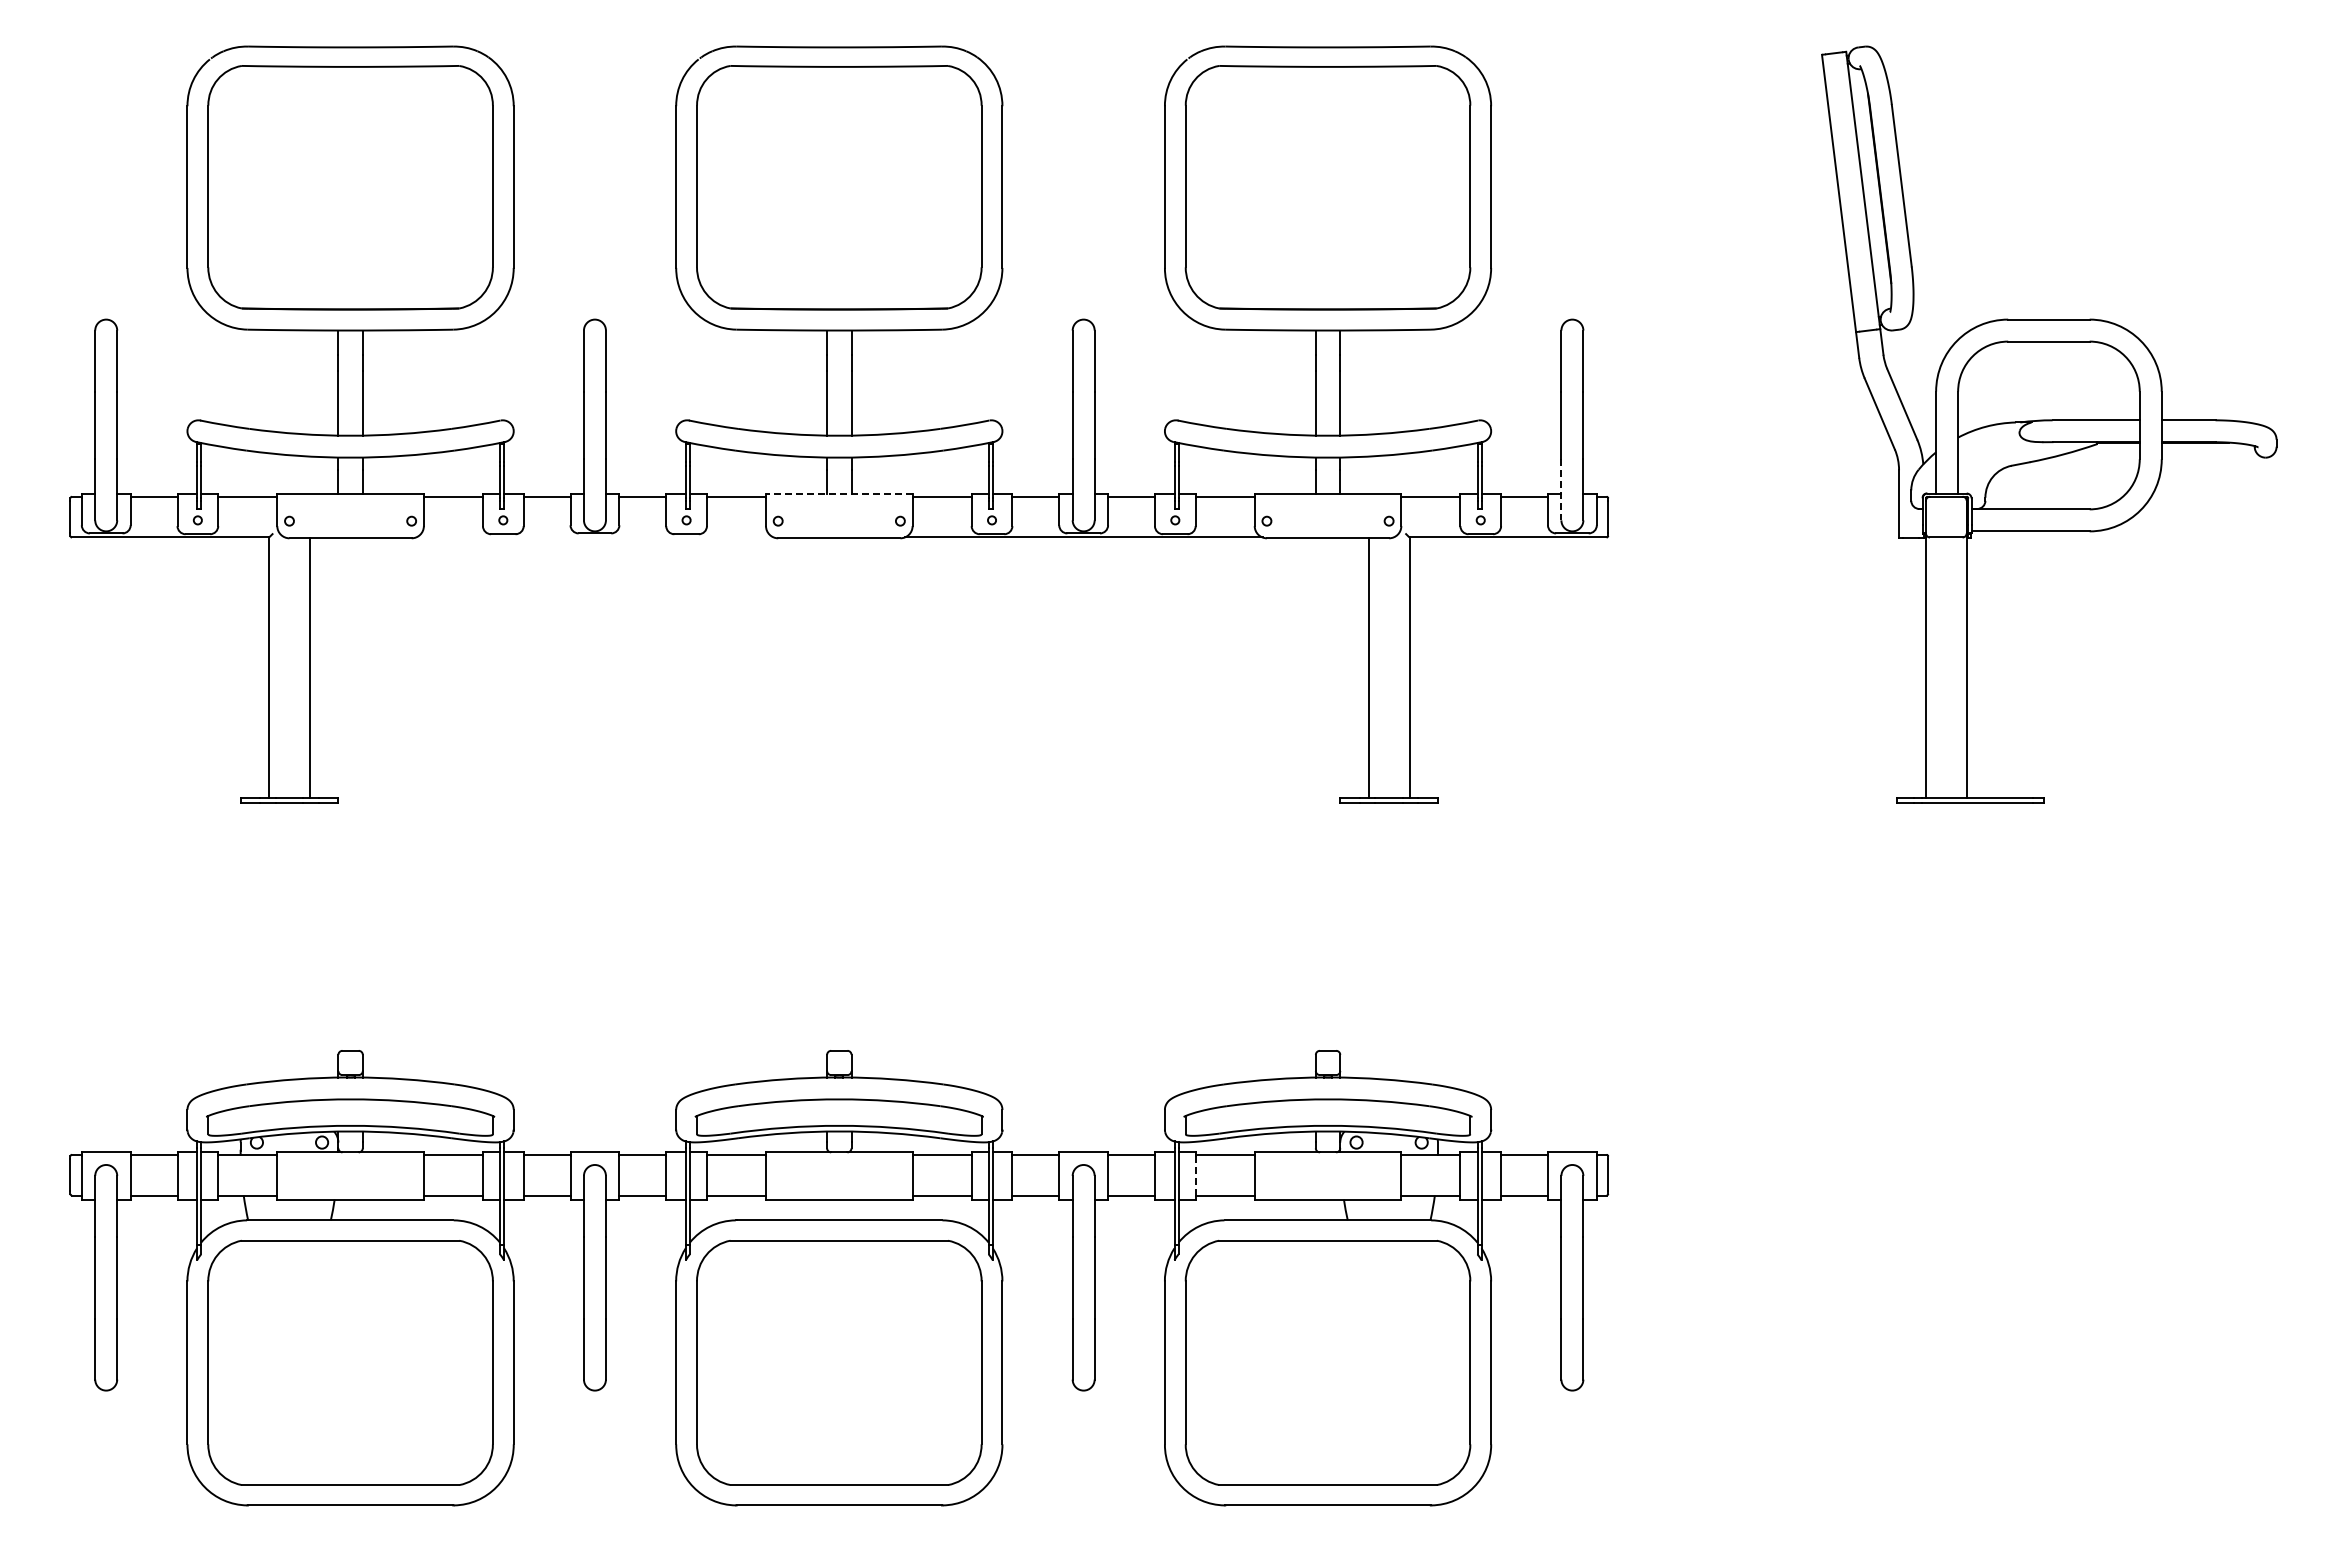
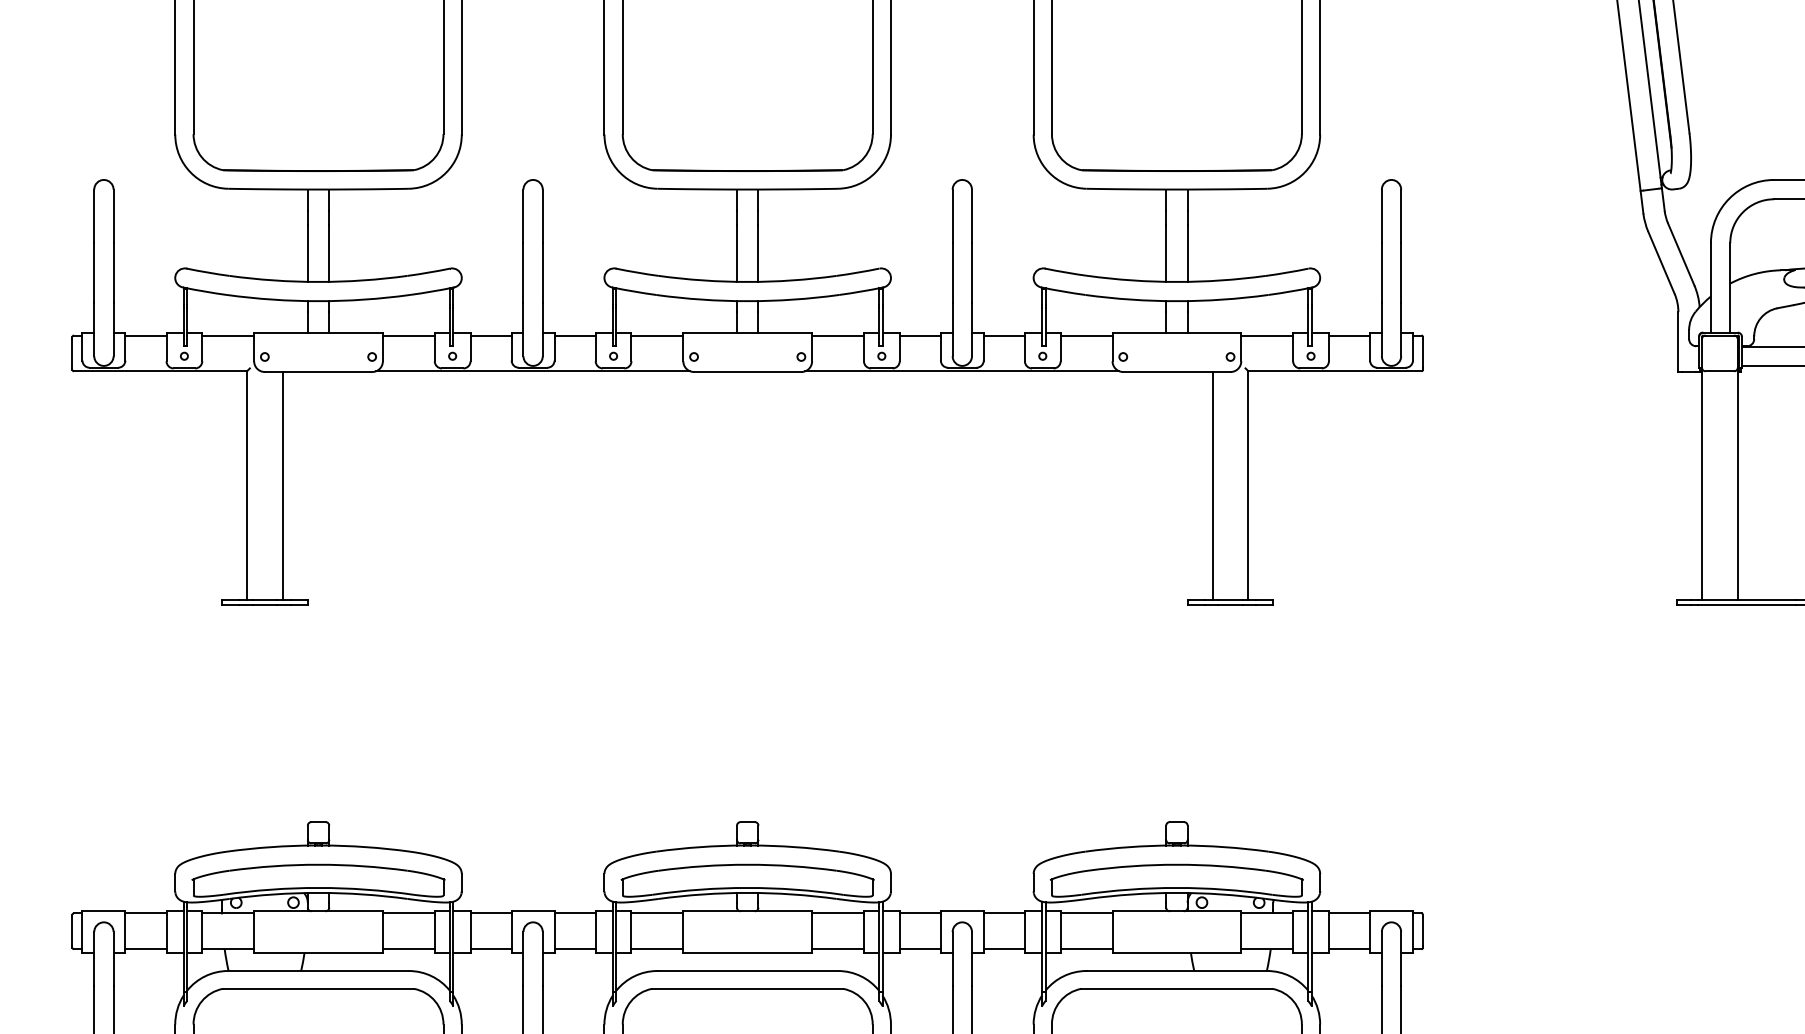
line: (1561, 489) -> (1381, 329), dashed -> solid
line: (838, 494) -> (747, 333), dashed -> solid
line: (594, 537) -> (532, 371), added
line: (1195, 1175) -> (1060, 931), dashed -> solid

